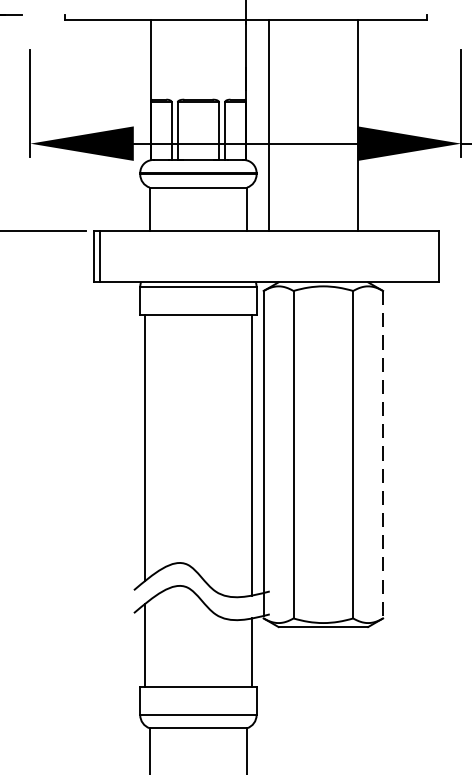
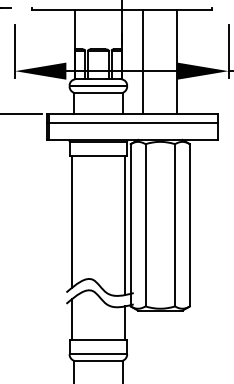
line: (269, 124) -> (143, 61), moved
line: (265, 247) -> (131, 122), added
line: (382, 455) -> (189, 225), dashed -> solid

